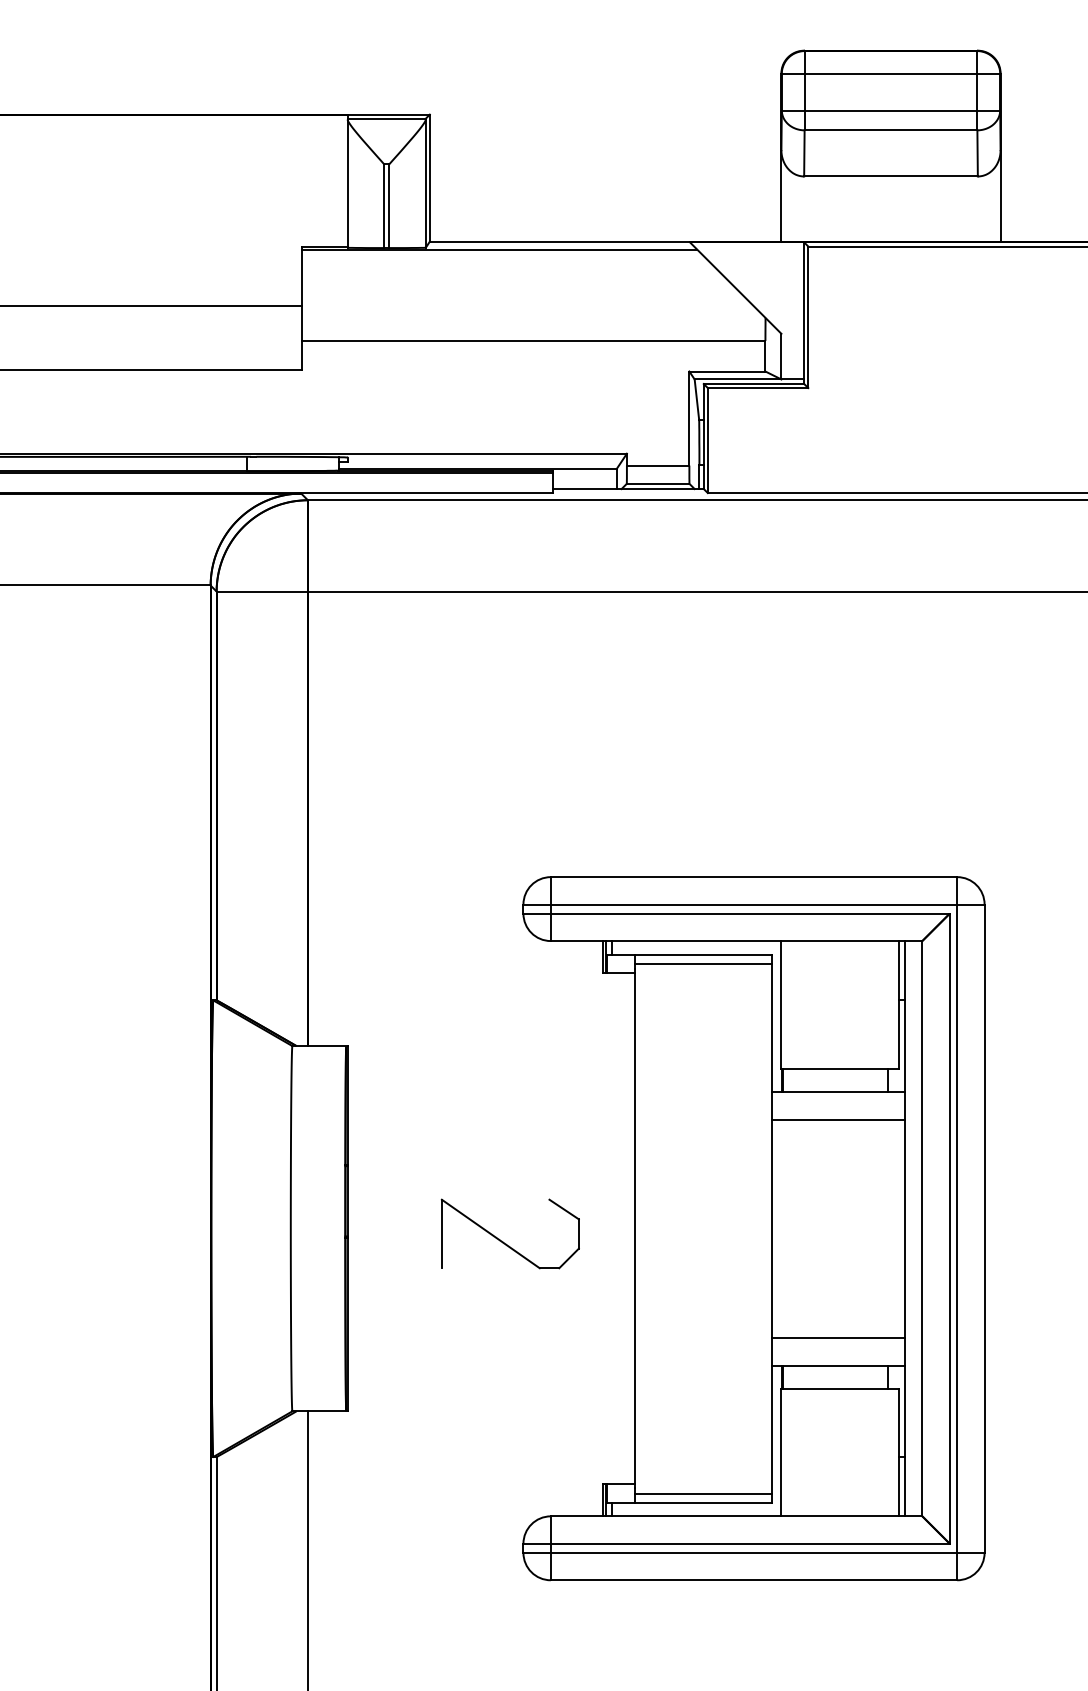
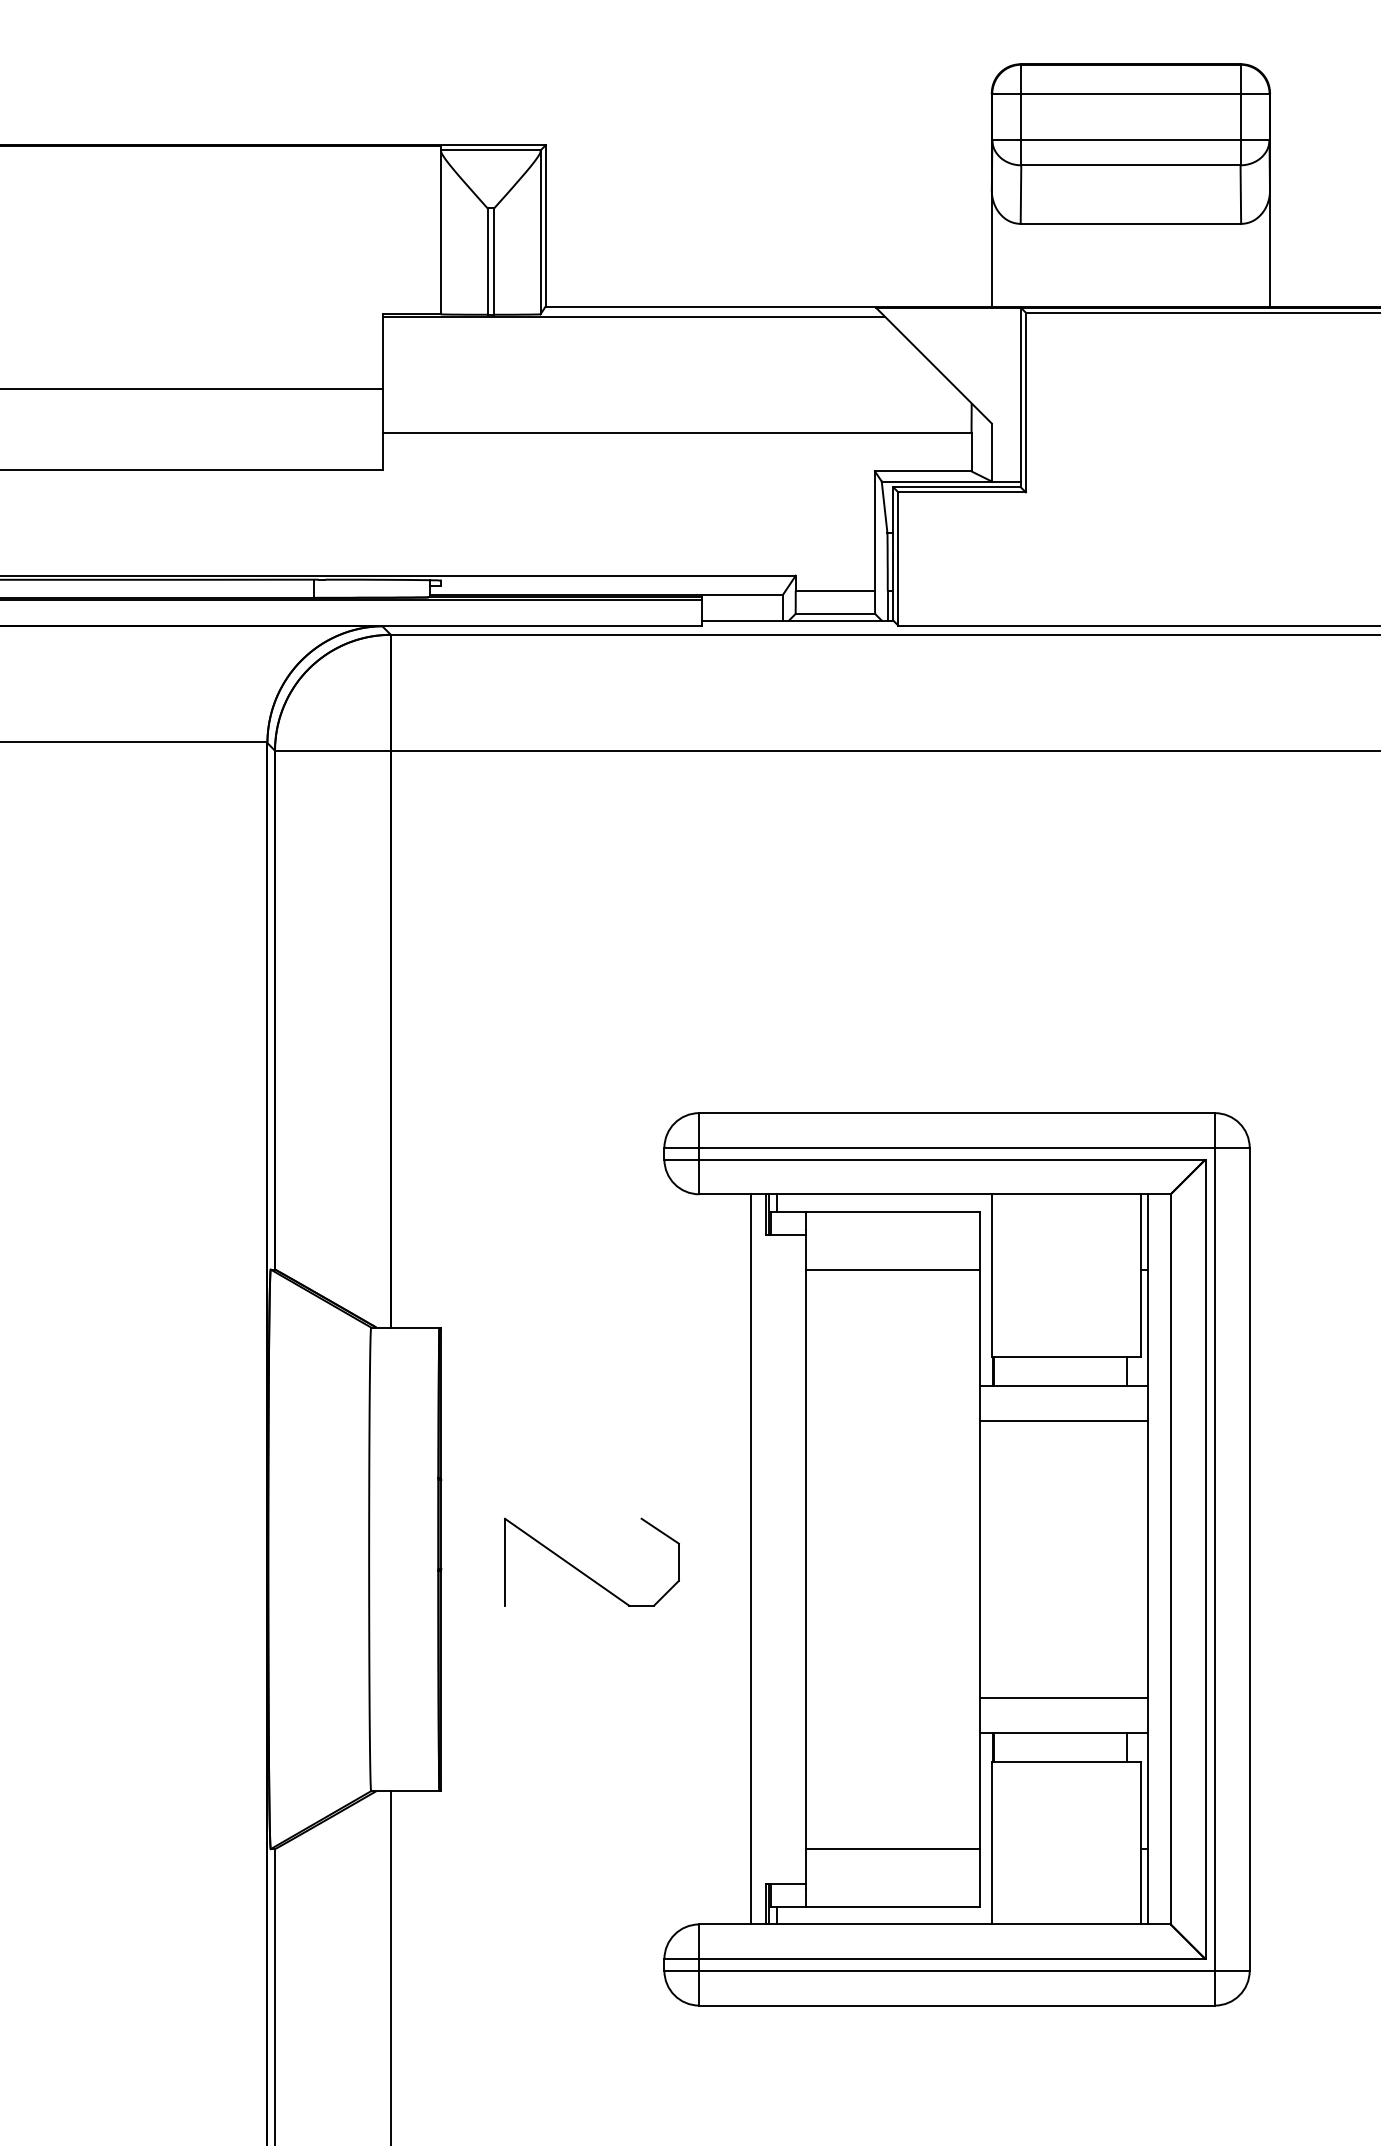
line: (702, 964) -> (891, 1269), moved
line: (591, 1228) -> (750, 1559), added
part: (503, 1241) -> (583, 1571), moved
line: (702, 1494) -> (891, 1849), moved

